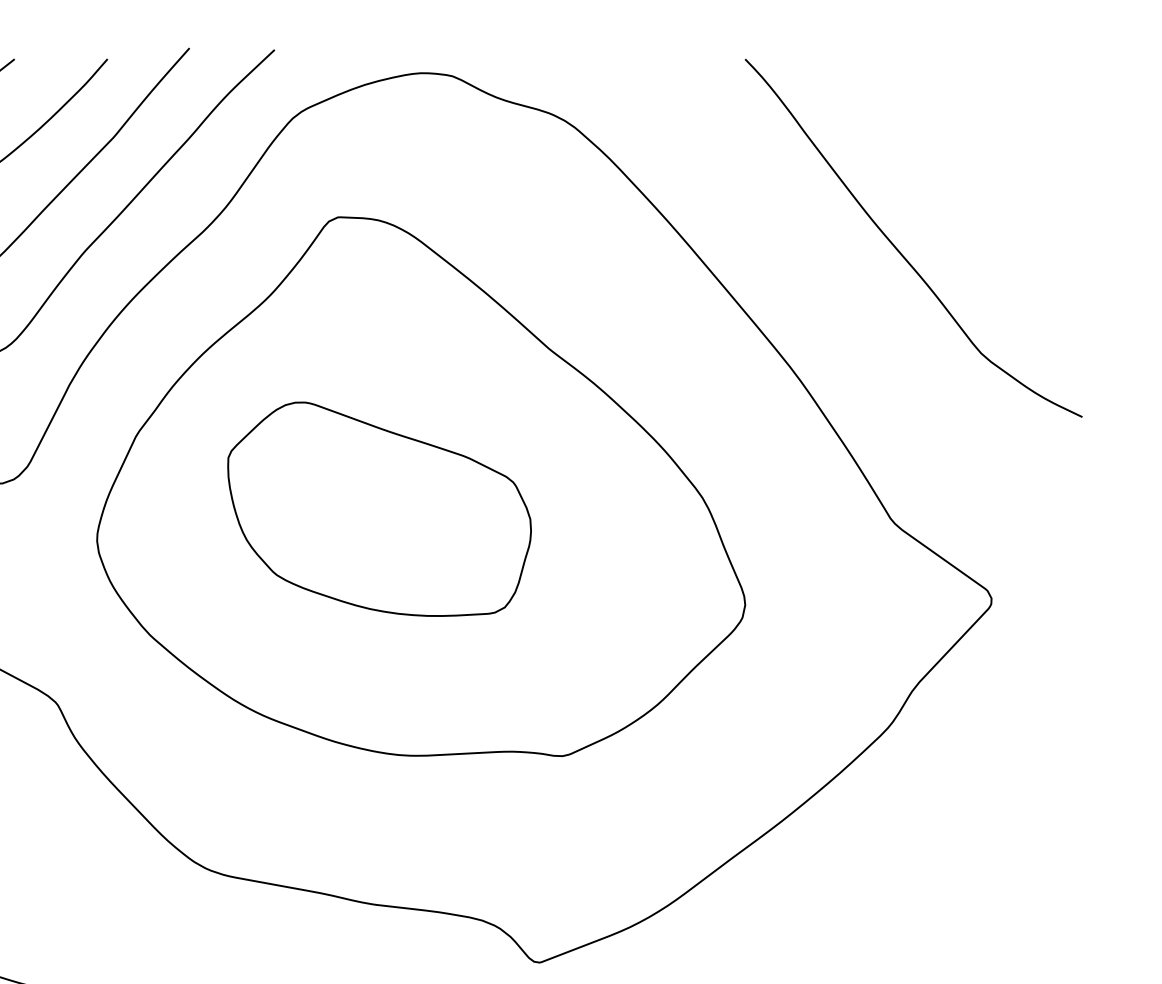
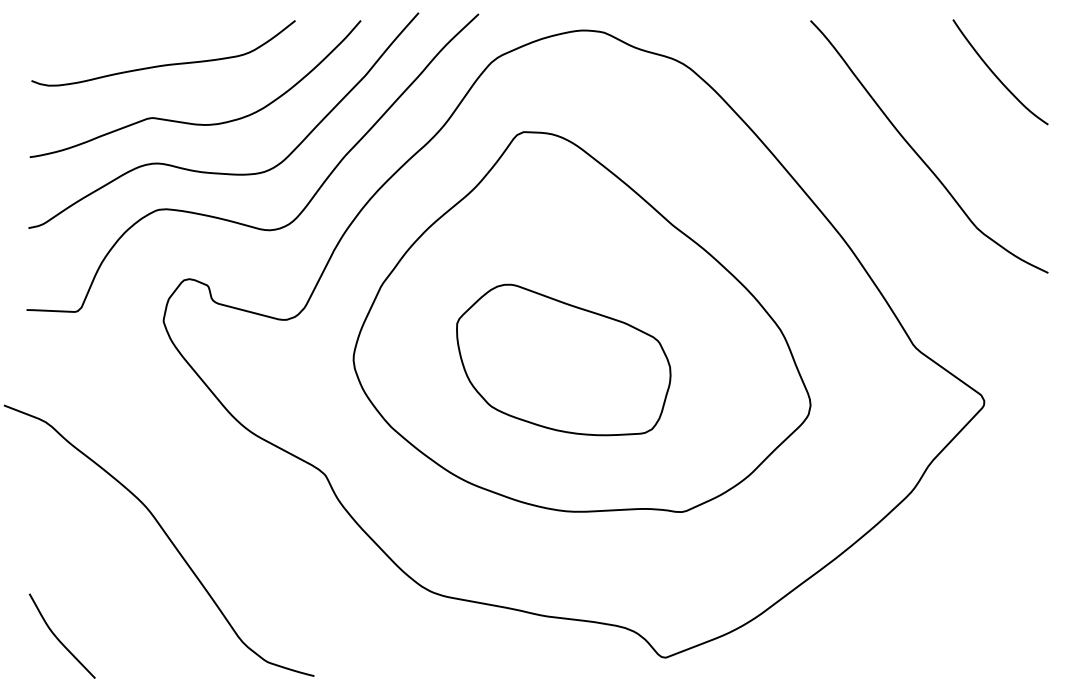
curve: (1008, 136) -> (996, 75), added
part: (379, 508) -> (563, 359), moved

